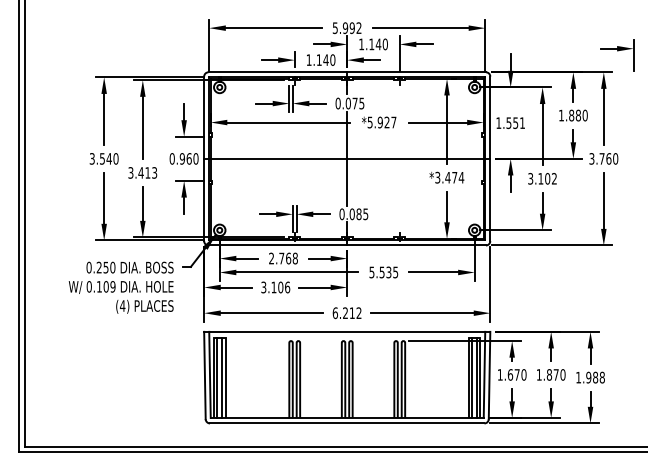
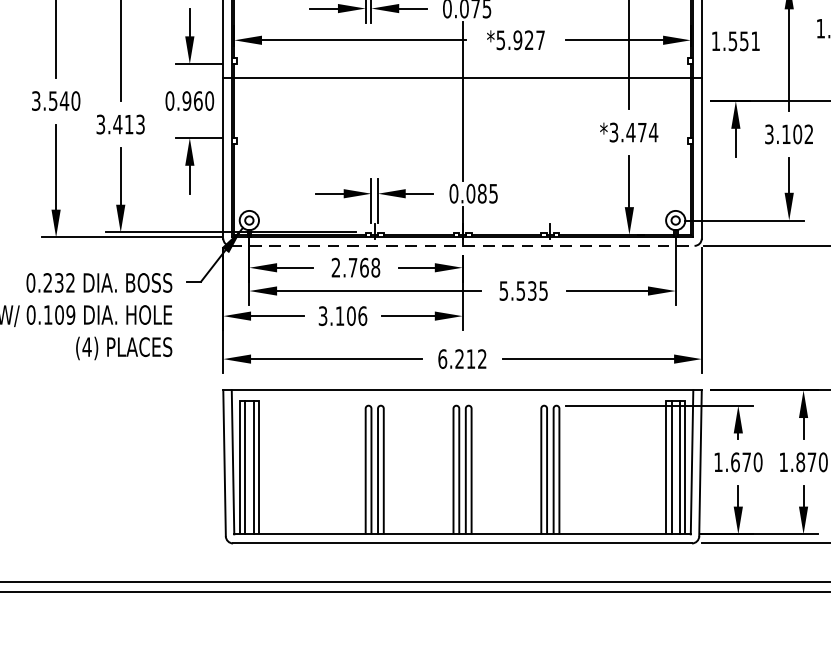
line: (347, 158) -> (462, 77), moved
line: (347, 245) -> (462, 245), solid -> dashed
text: (109, 267) -> (64, 282), 0.250 -> 0.232

